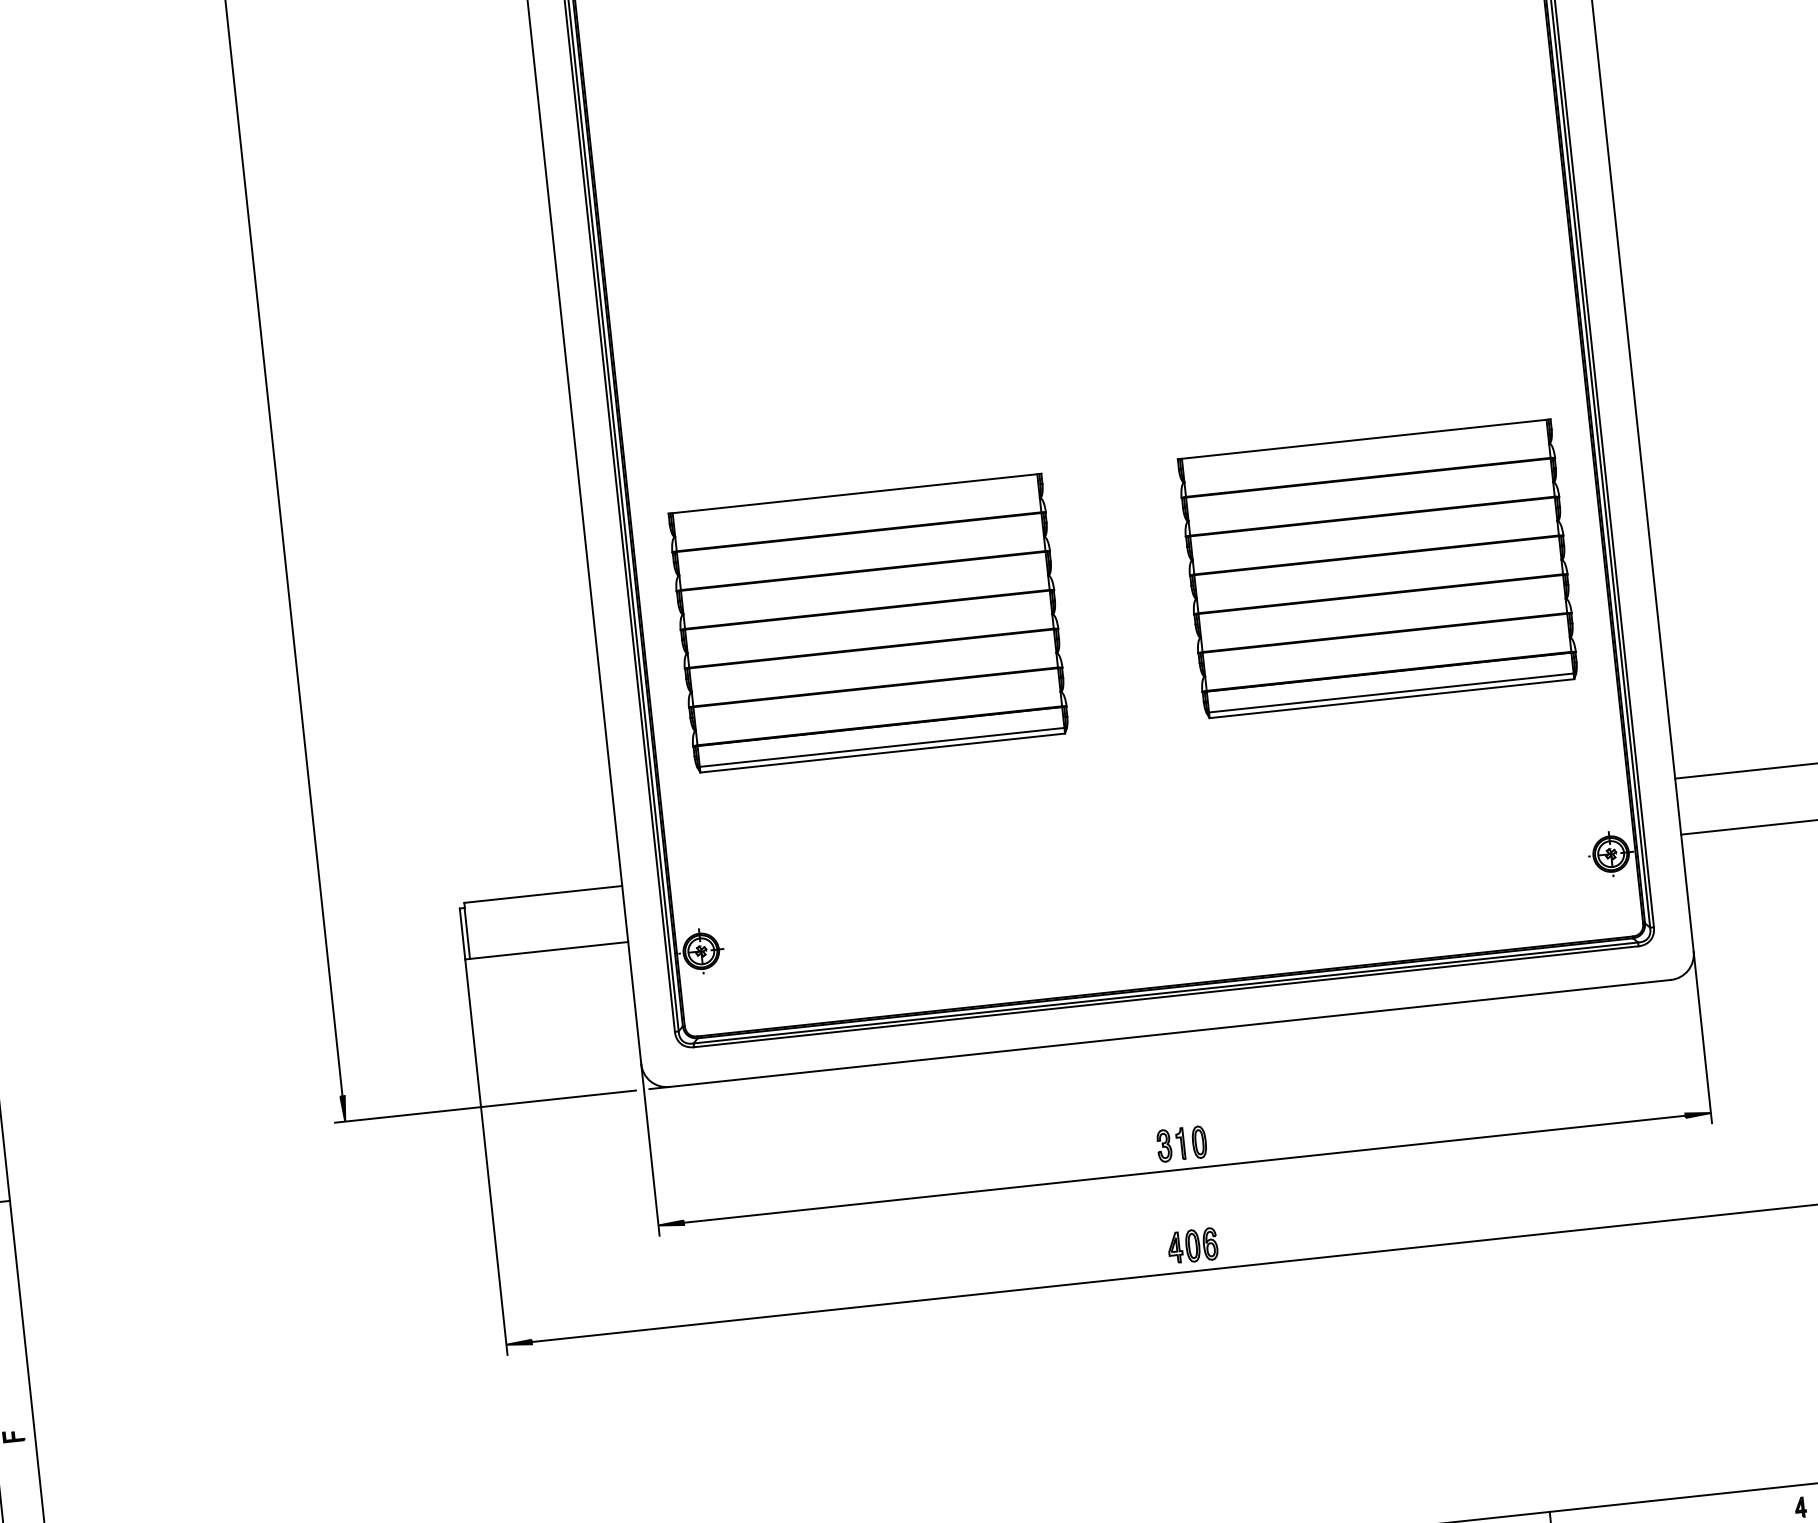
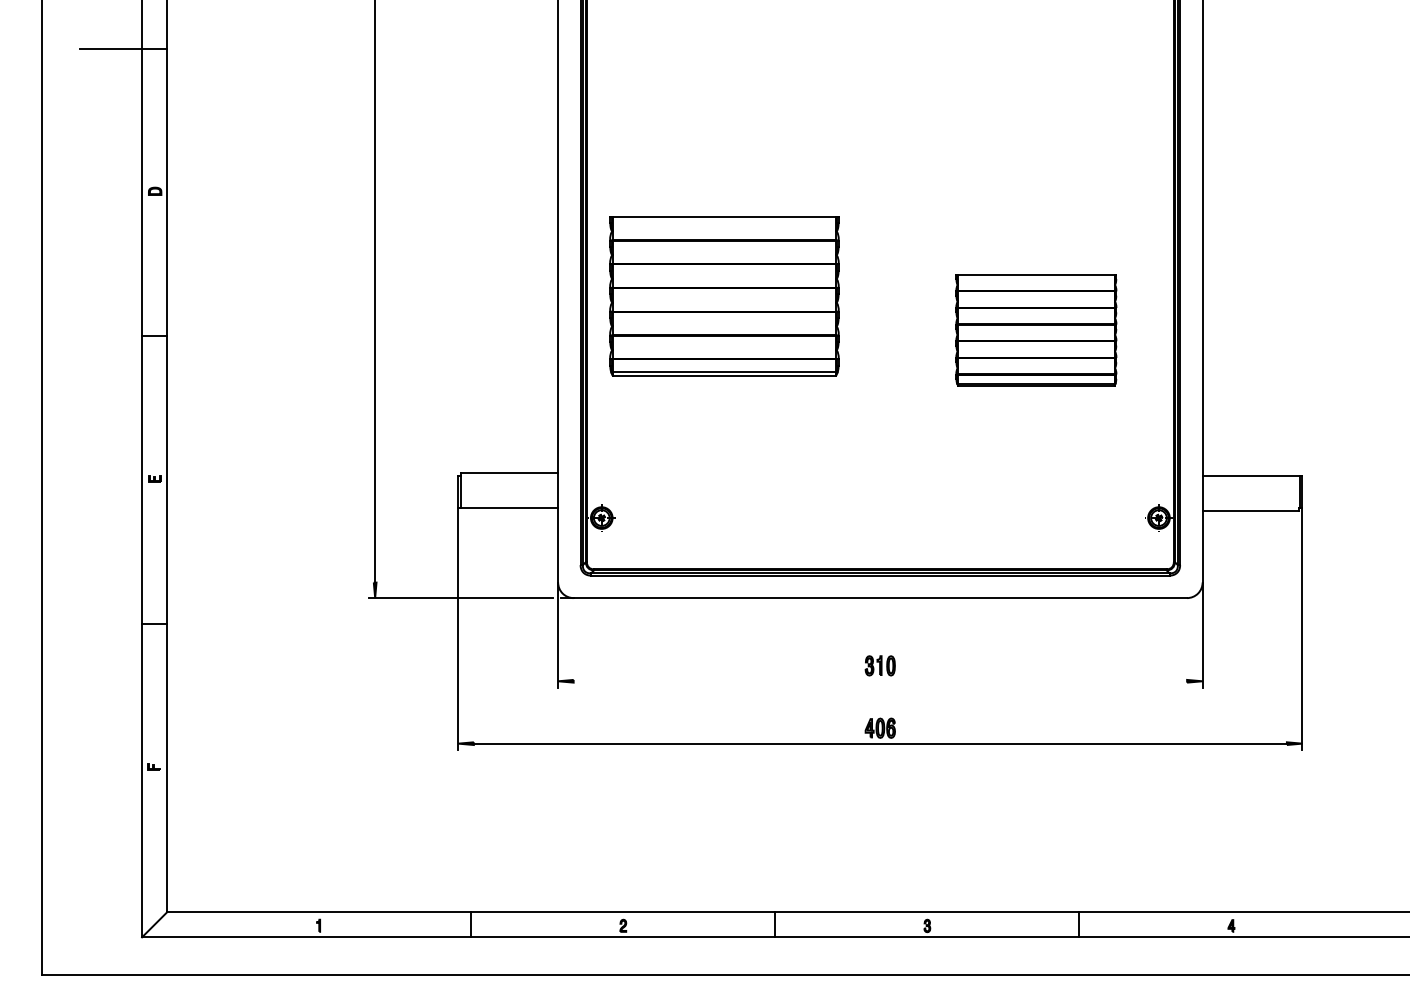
part: (1378, 569) -> (1036, 330), size x0.7
part: (868, 623) -> (724, 296), moved
line: (1184, 1169) -> (880, 681), removed

